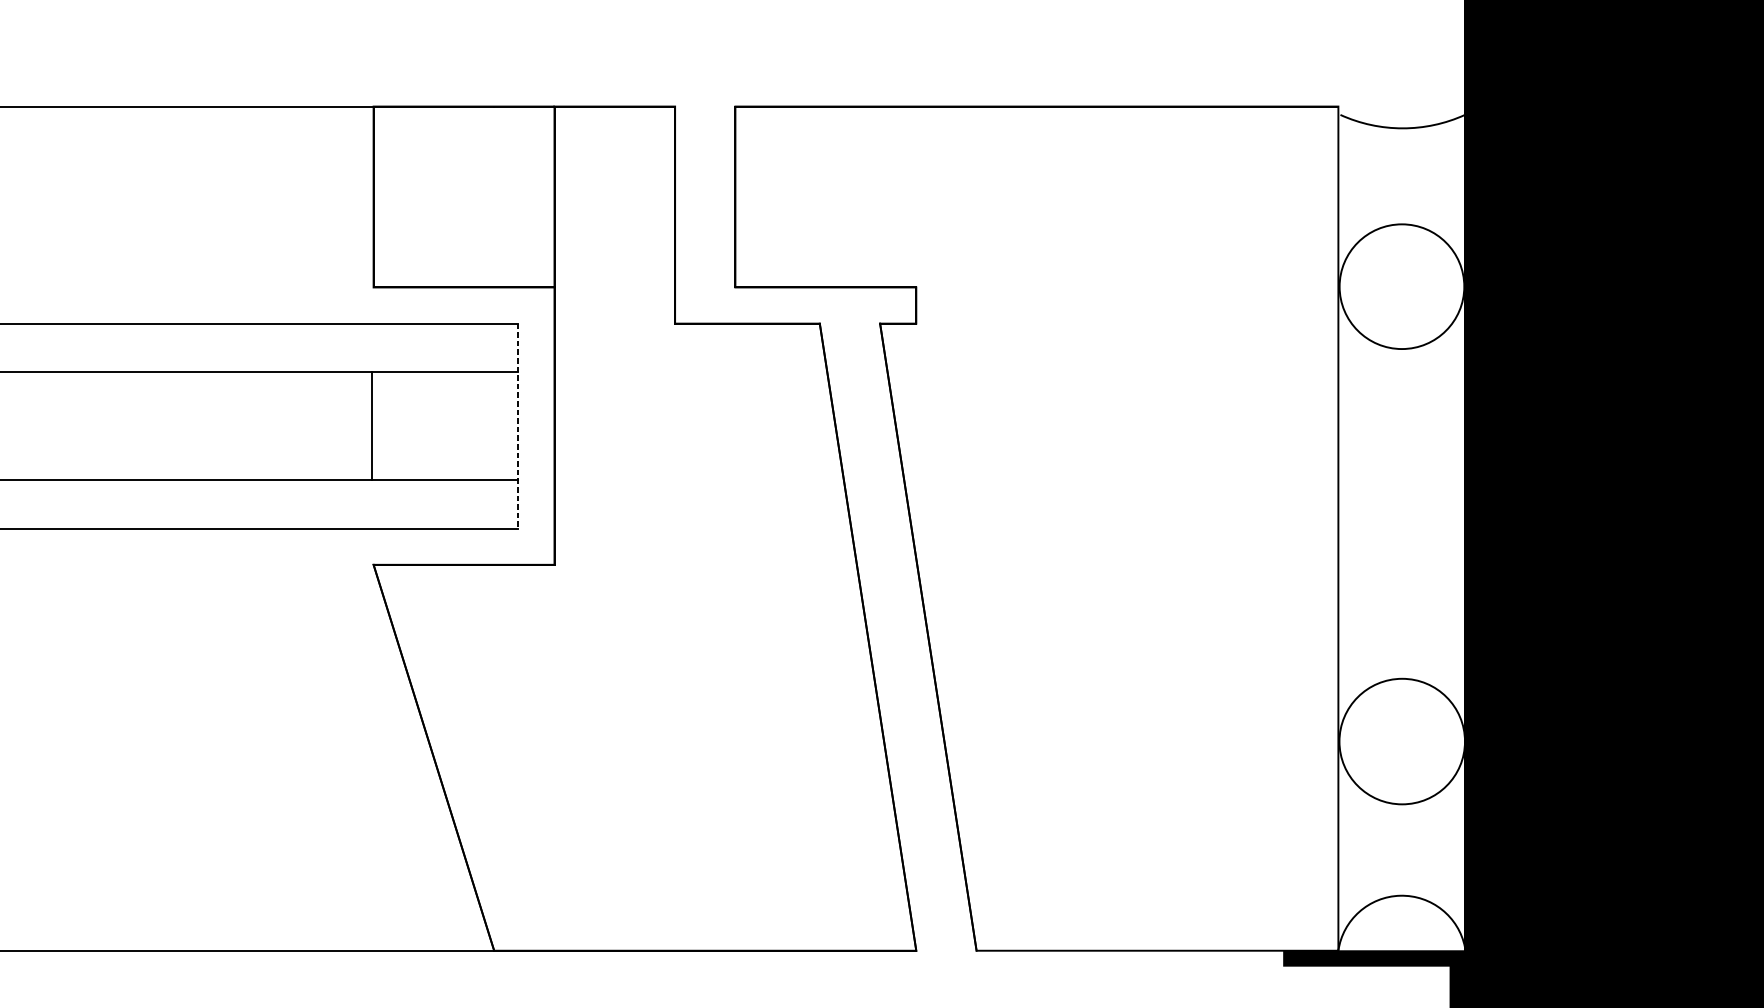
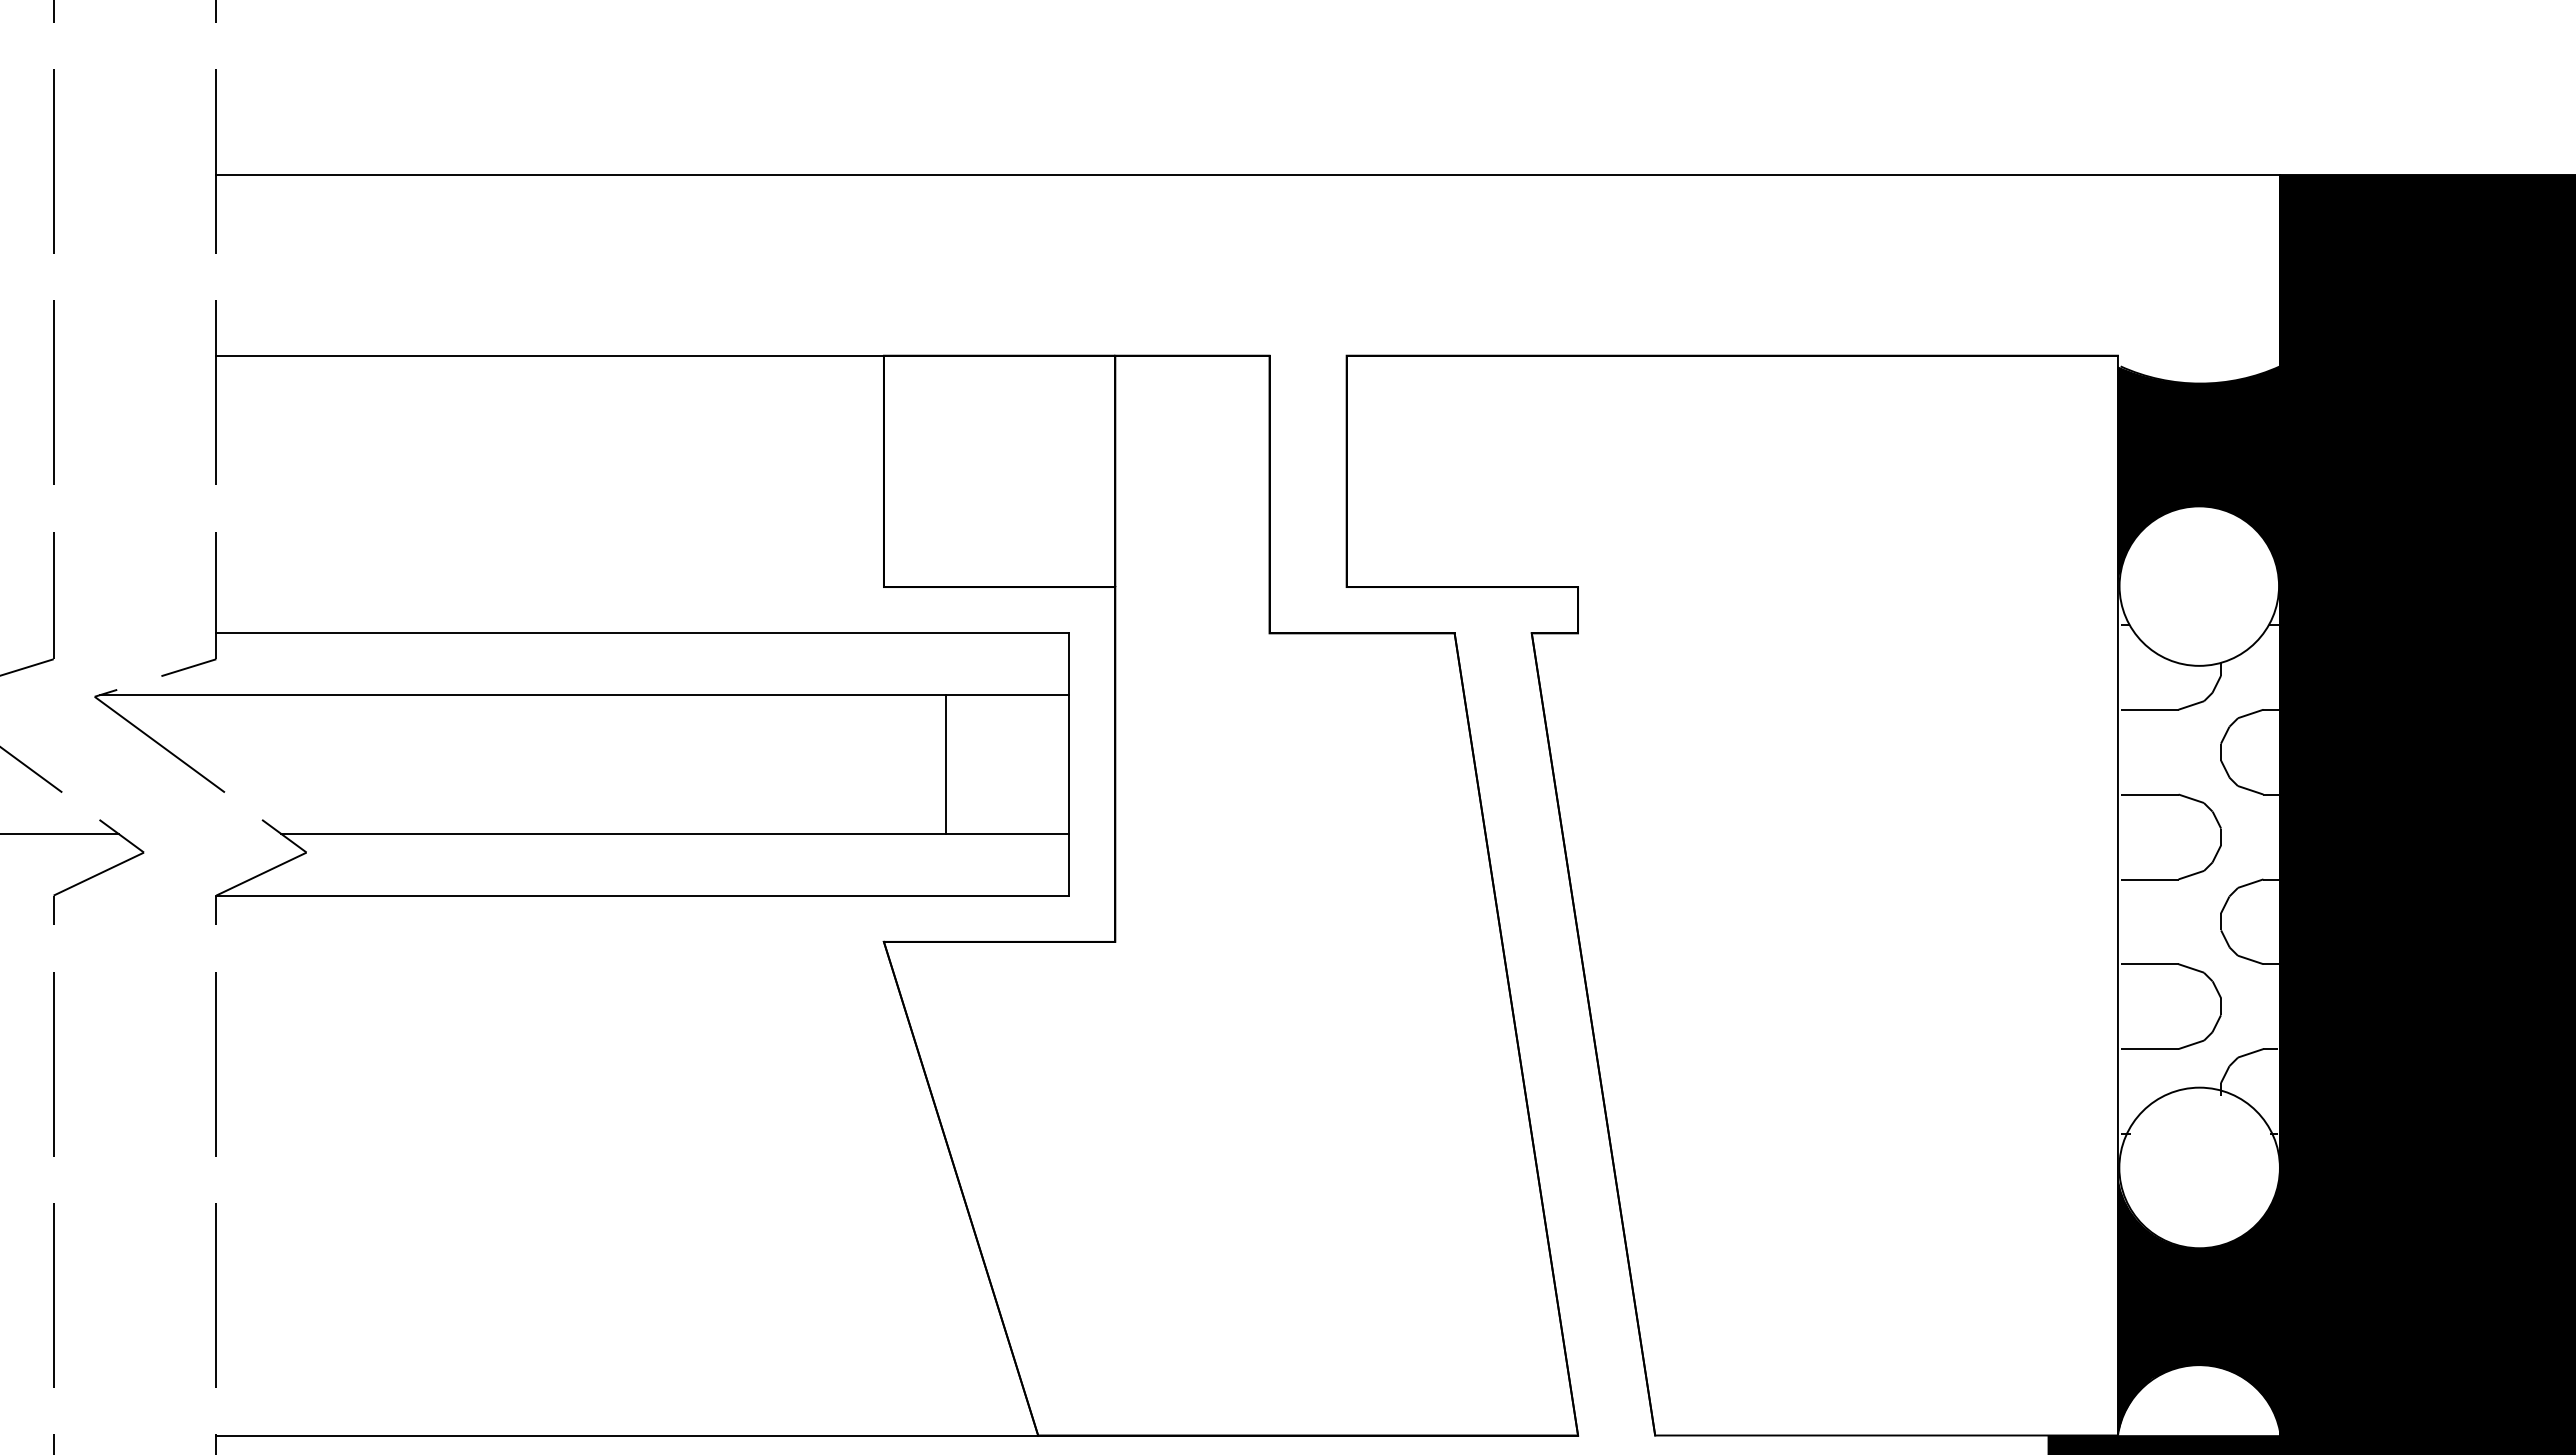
fill: (1401, 200) -> (2198, 476), added
line: (371, 426) -> (945, 764), moved
line: (518, 426) -> (1069, 764), dashed -> solid
hatch: (1402, 516) -> (2199, 879), added
fill: (1401, 843) -> (2198, 1298), added

